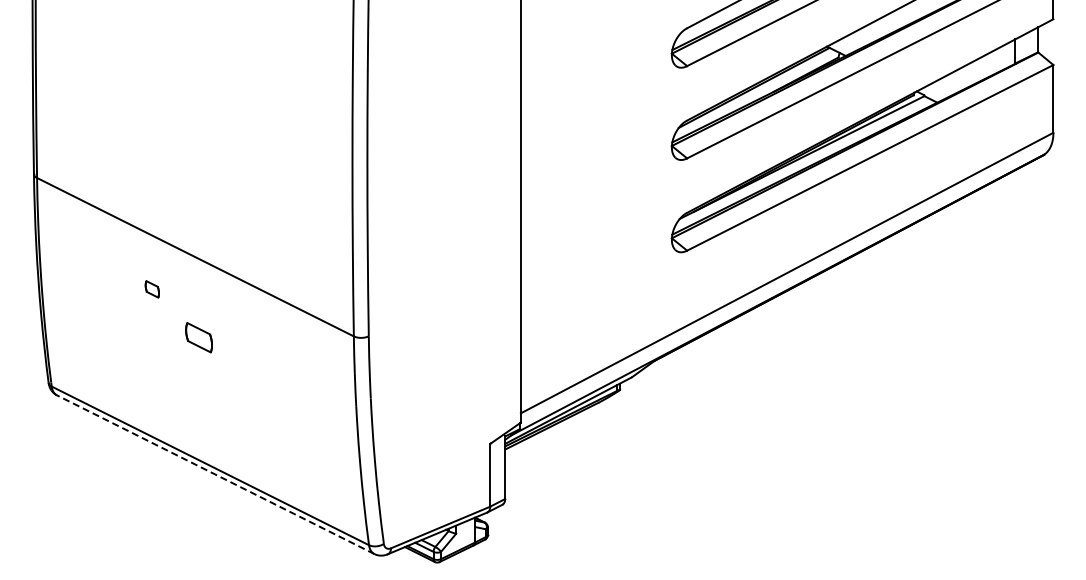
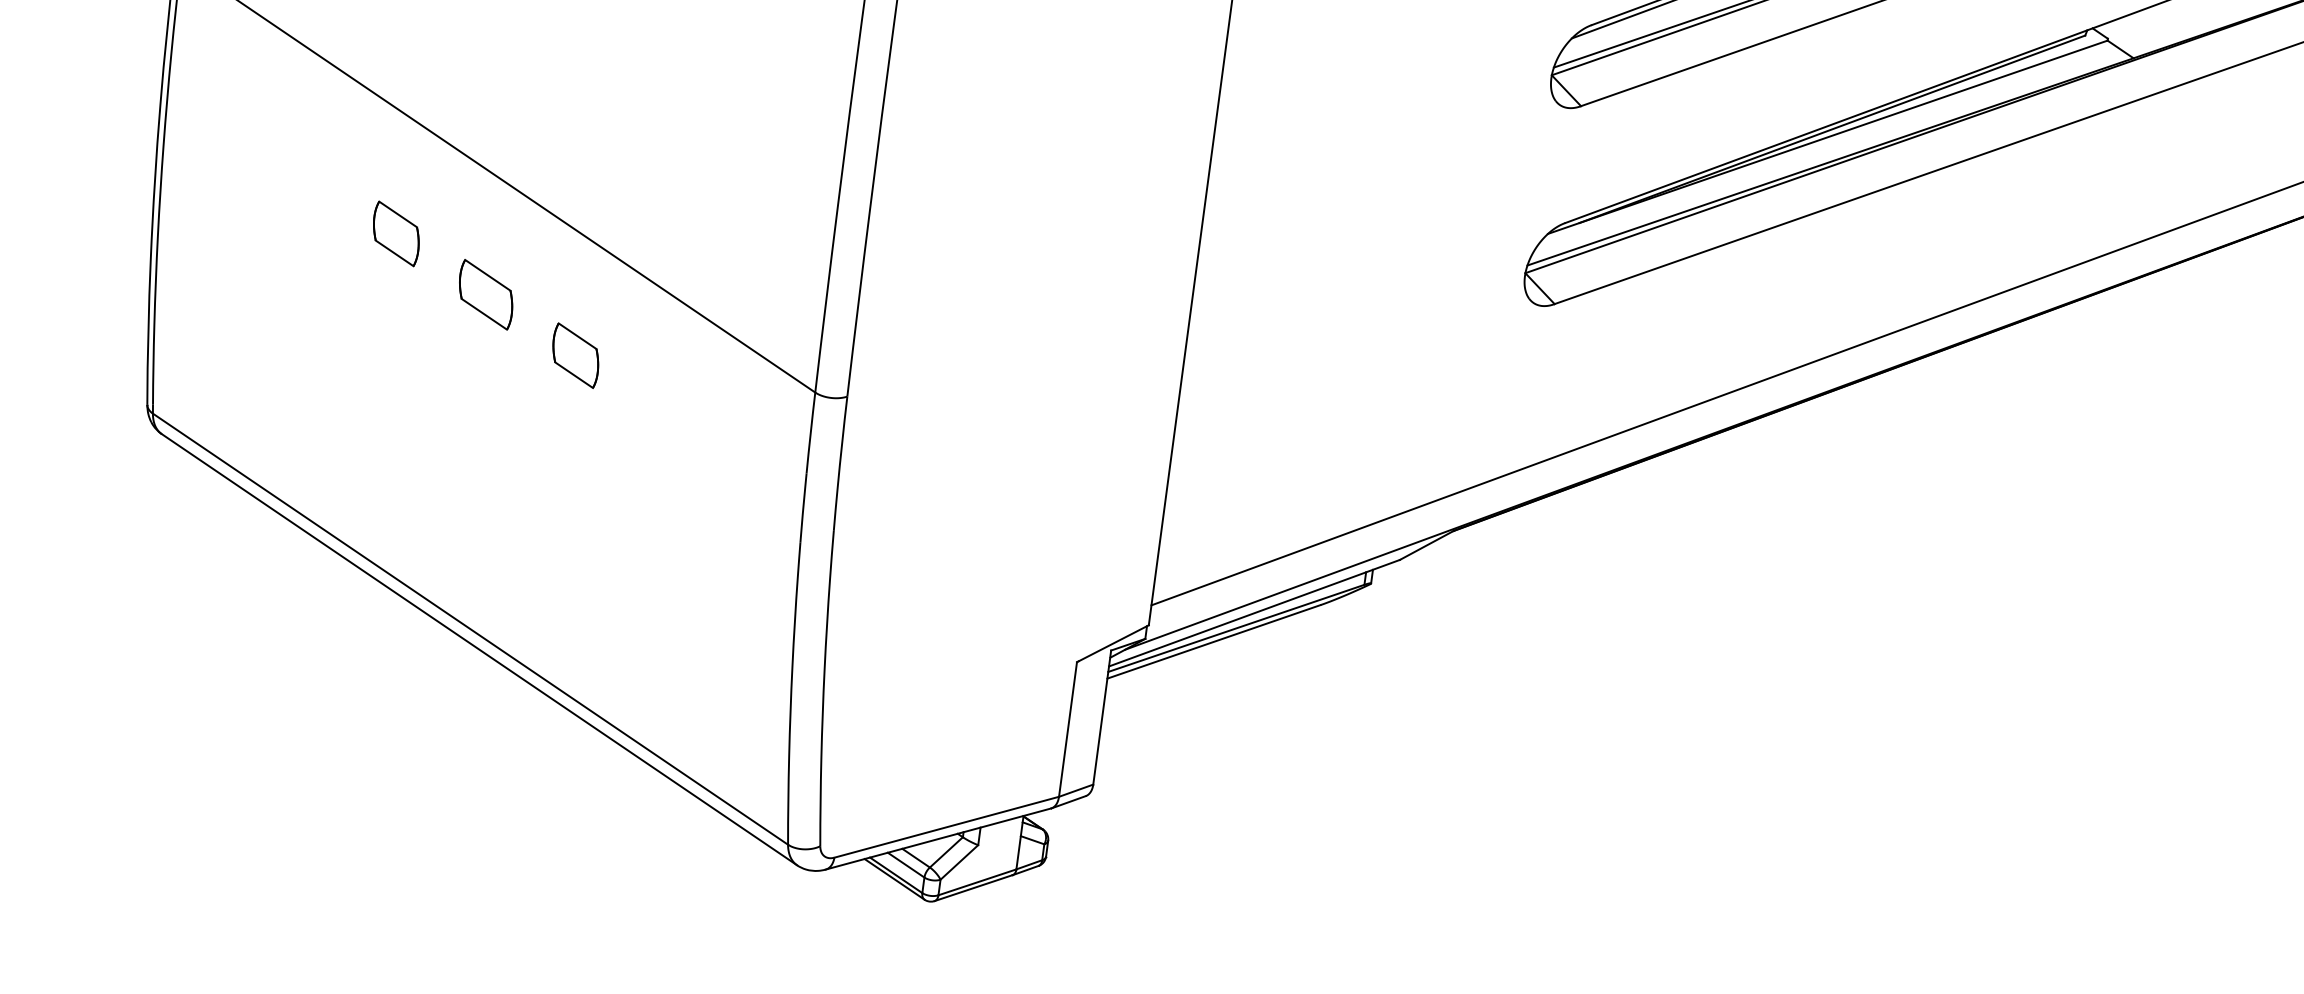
part: (152, 289) -> (396, 234), size x1.67
part: (241, 333) -> (575, 354), added
part: (198, 337) -> (484, 294), moved
line: (215, 474) -> (478, 649), dashed -> solid

